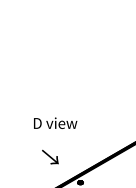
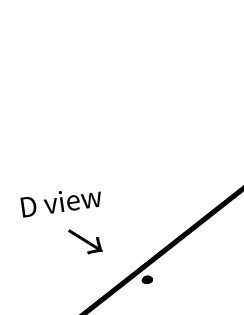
text: (55, 122) -> (61, 200), moved

